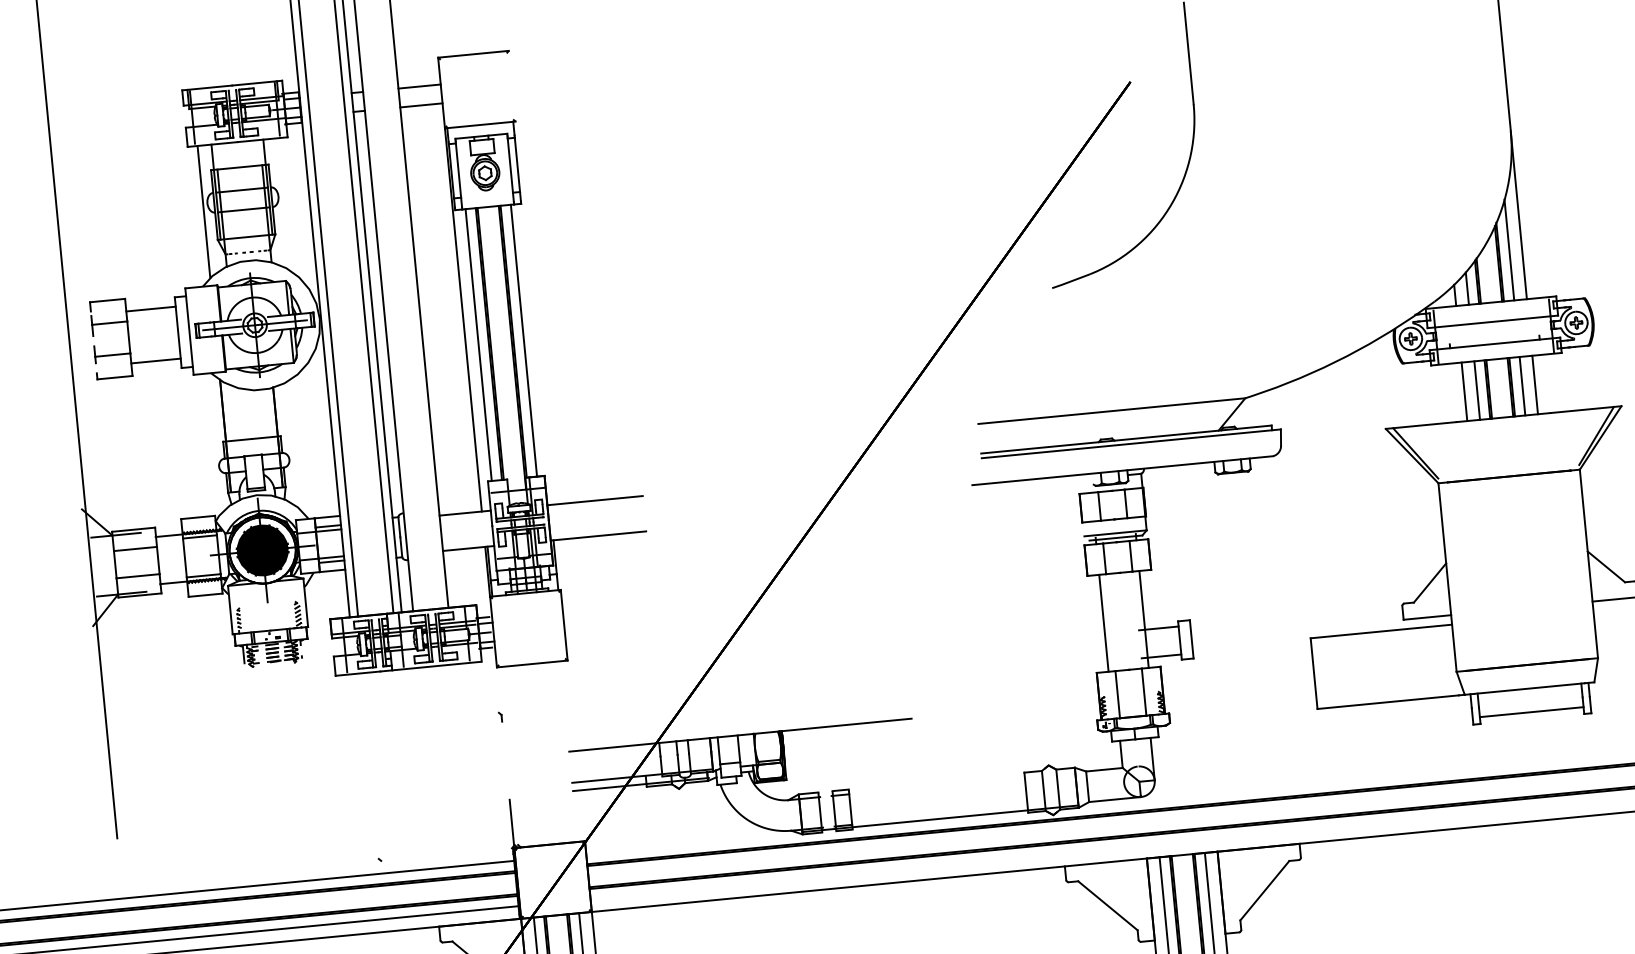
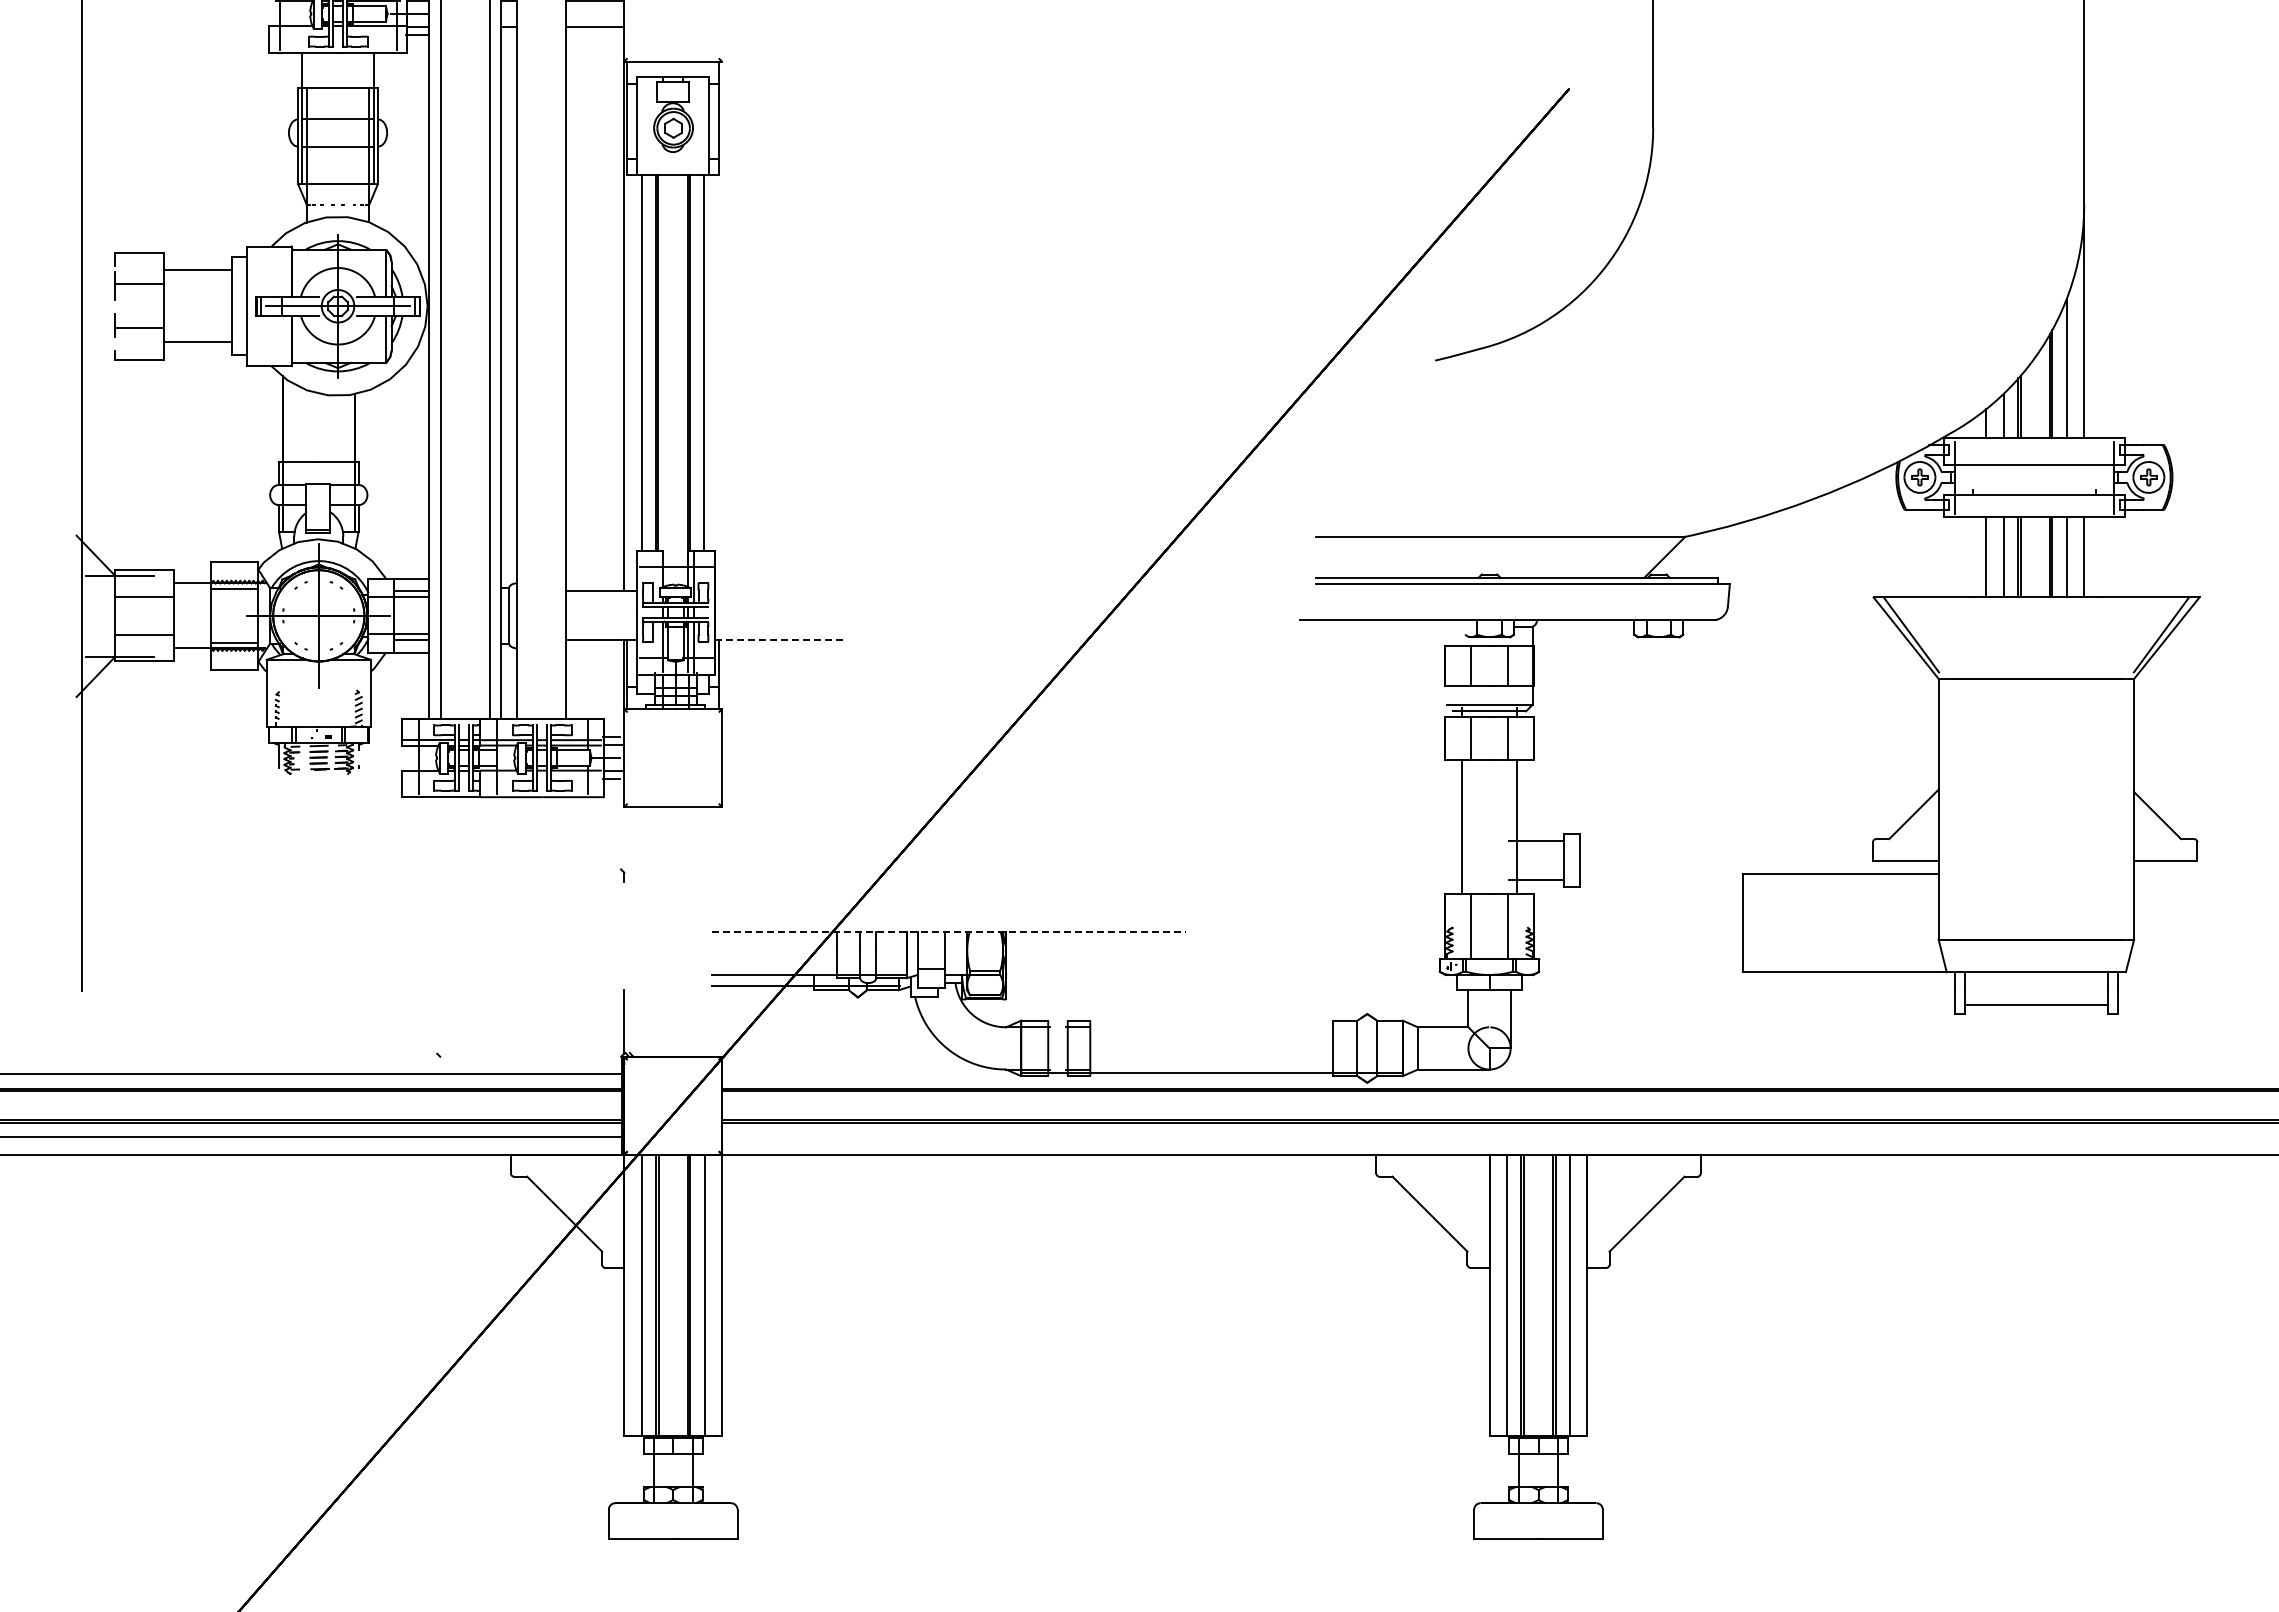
line: (203, 212) -> (282, 144), removed
line: (594, 500) -> (780, 591), removed
line: (598, 536) -> (780, 640), solid -> dashed
fill: (262, 550) -> (318, 615), removed
line: (740, 734) -> (949, 931), solid -> dashed

